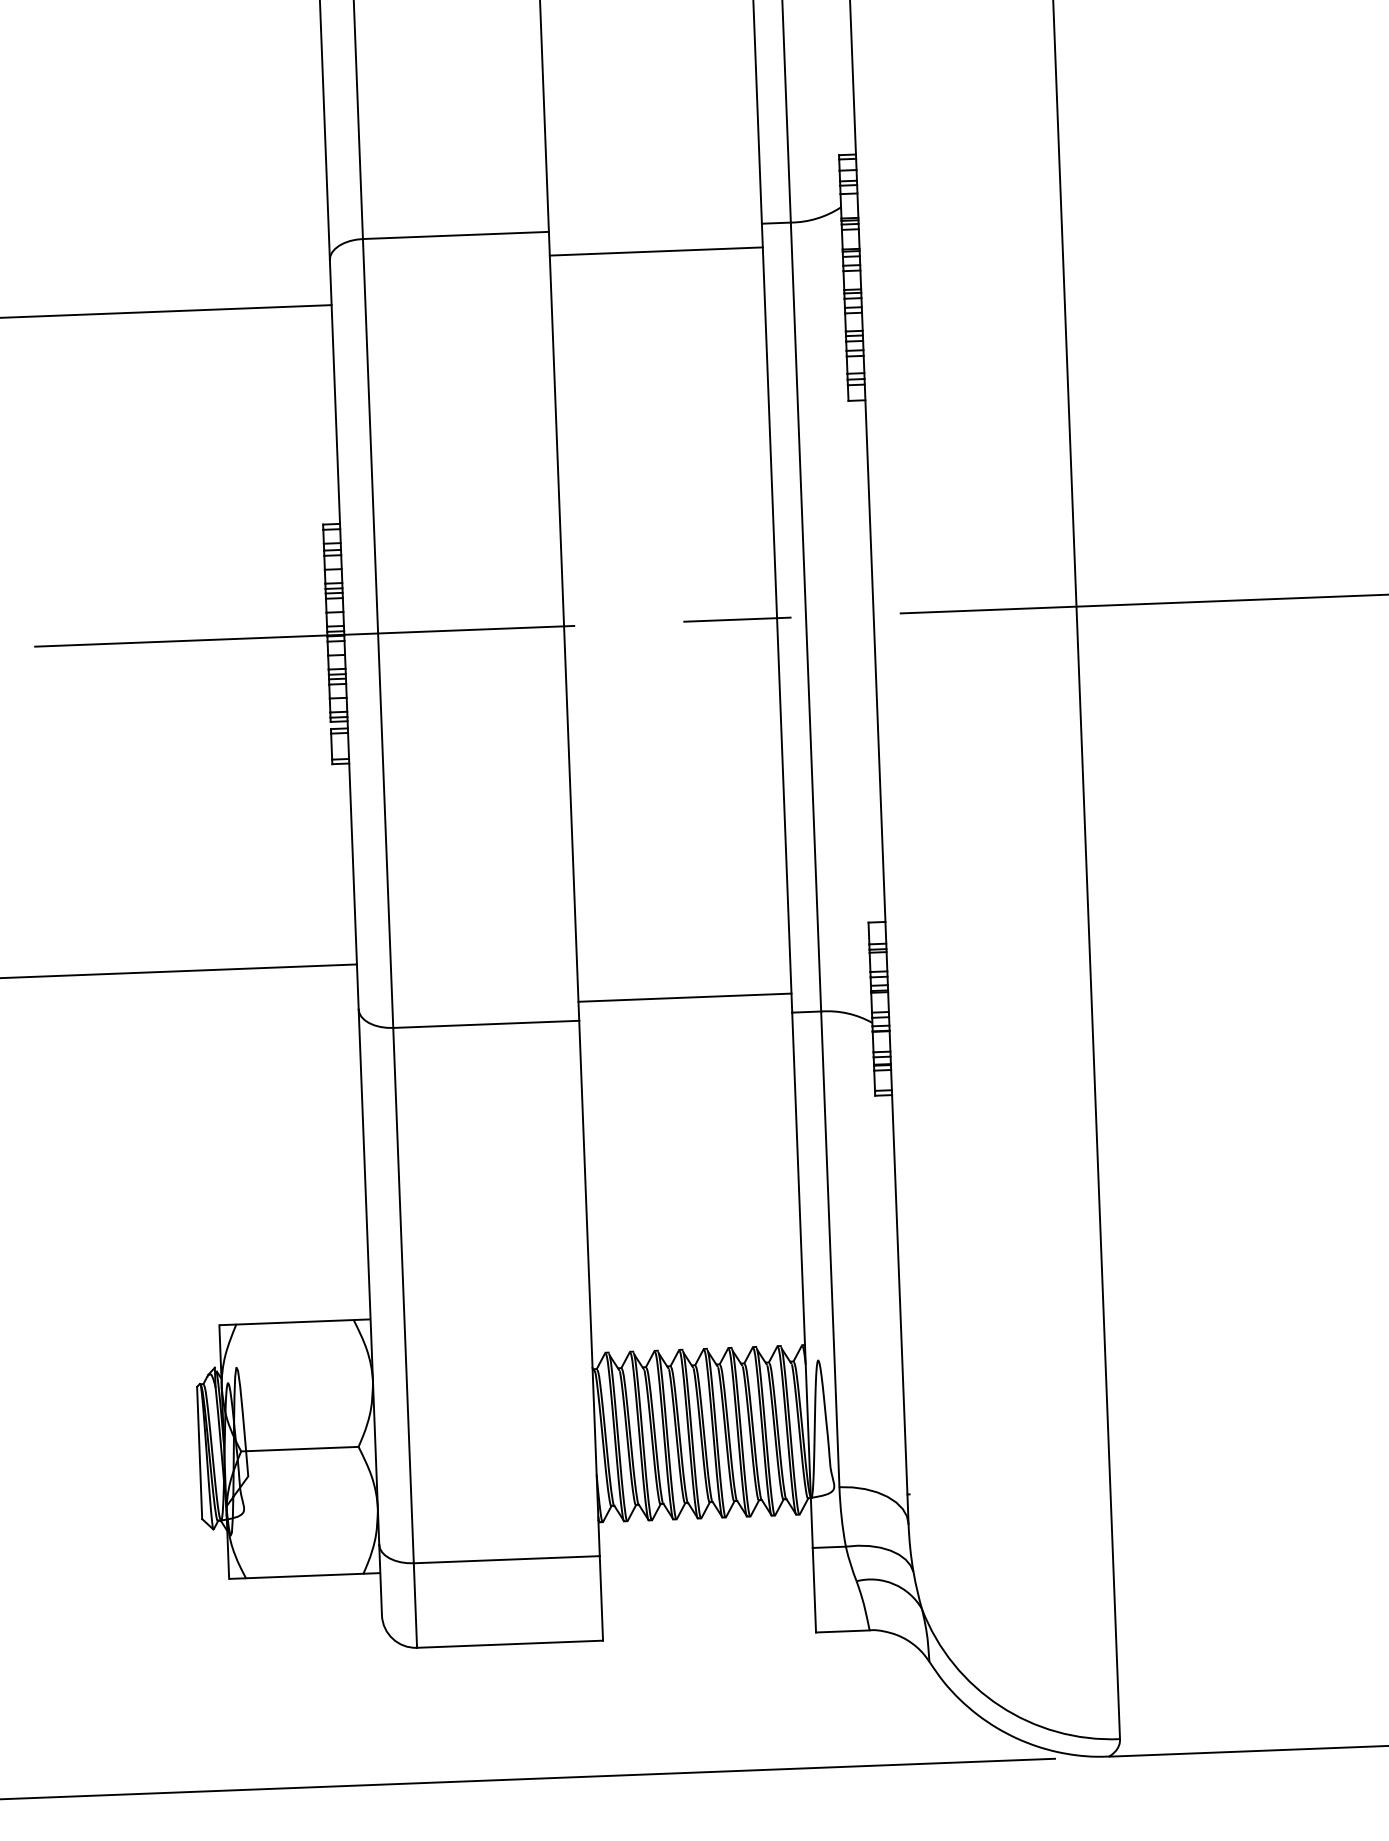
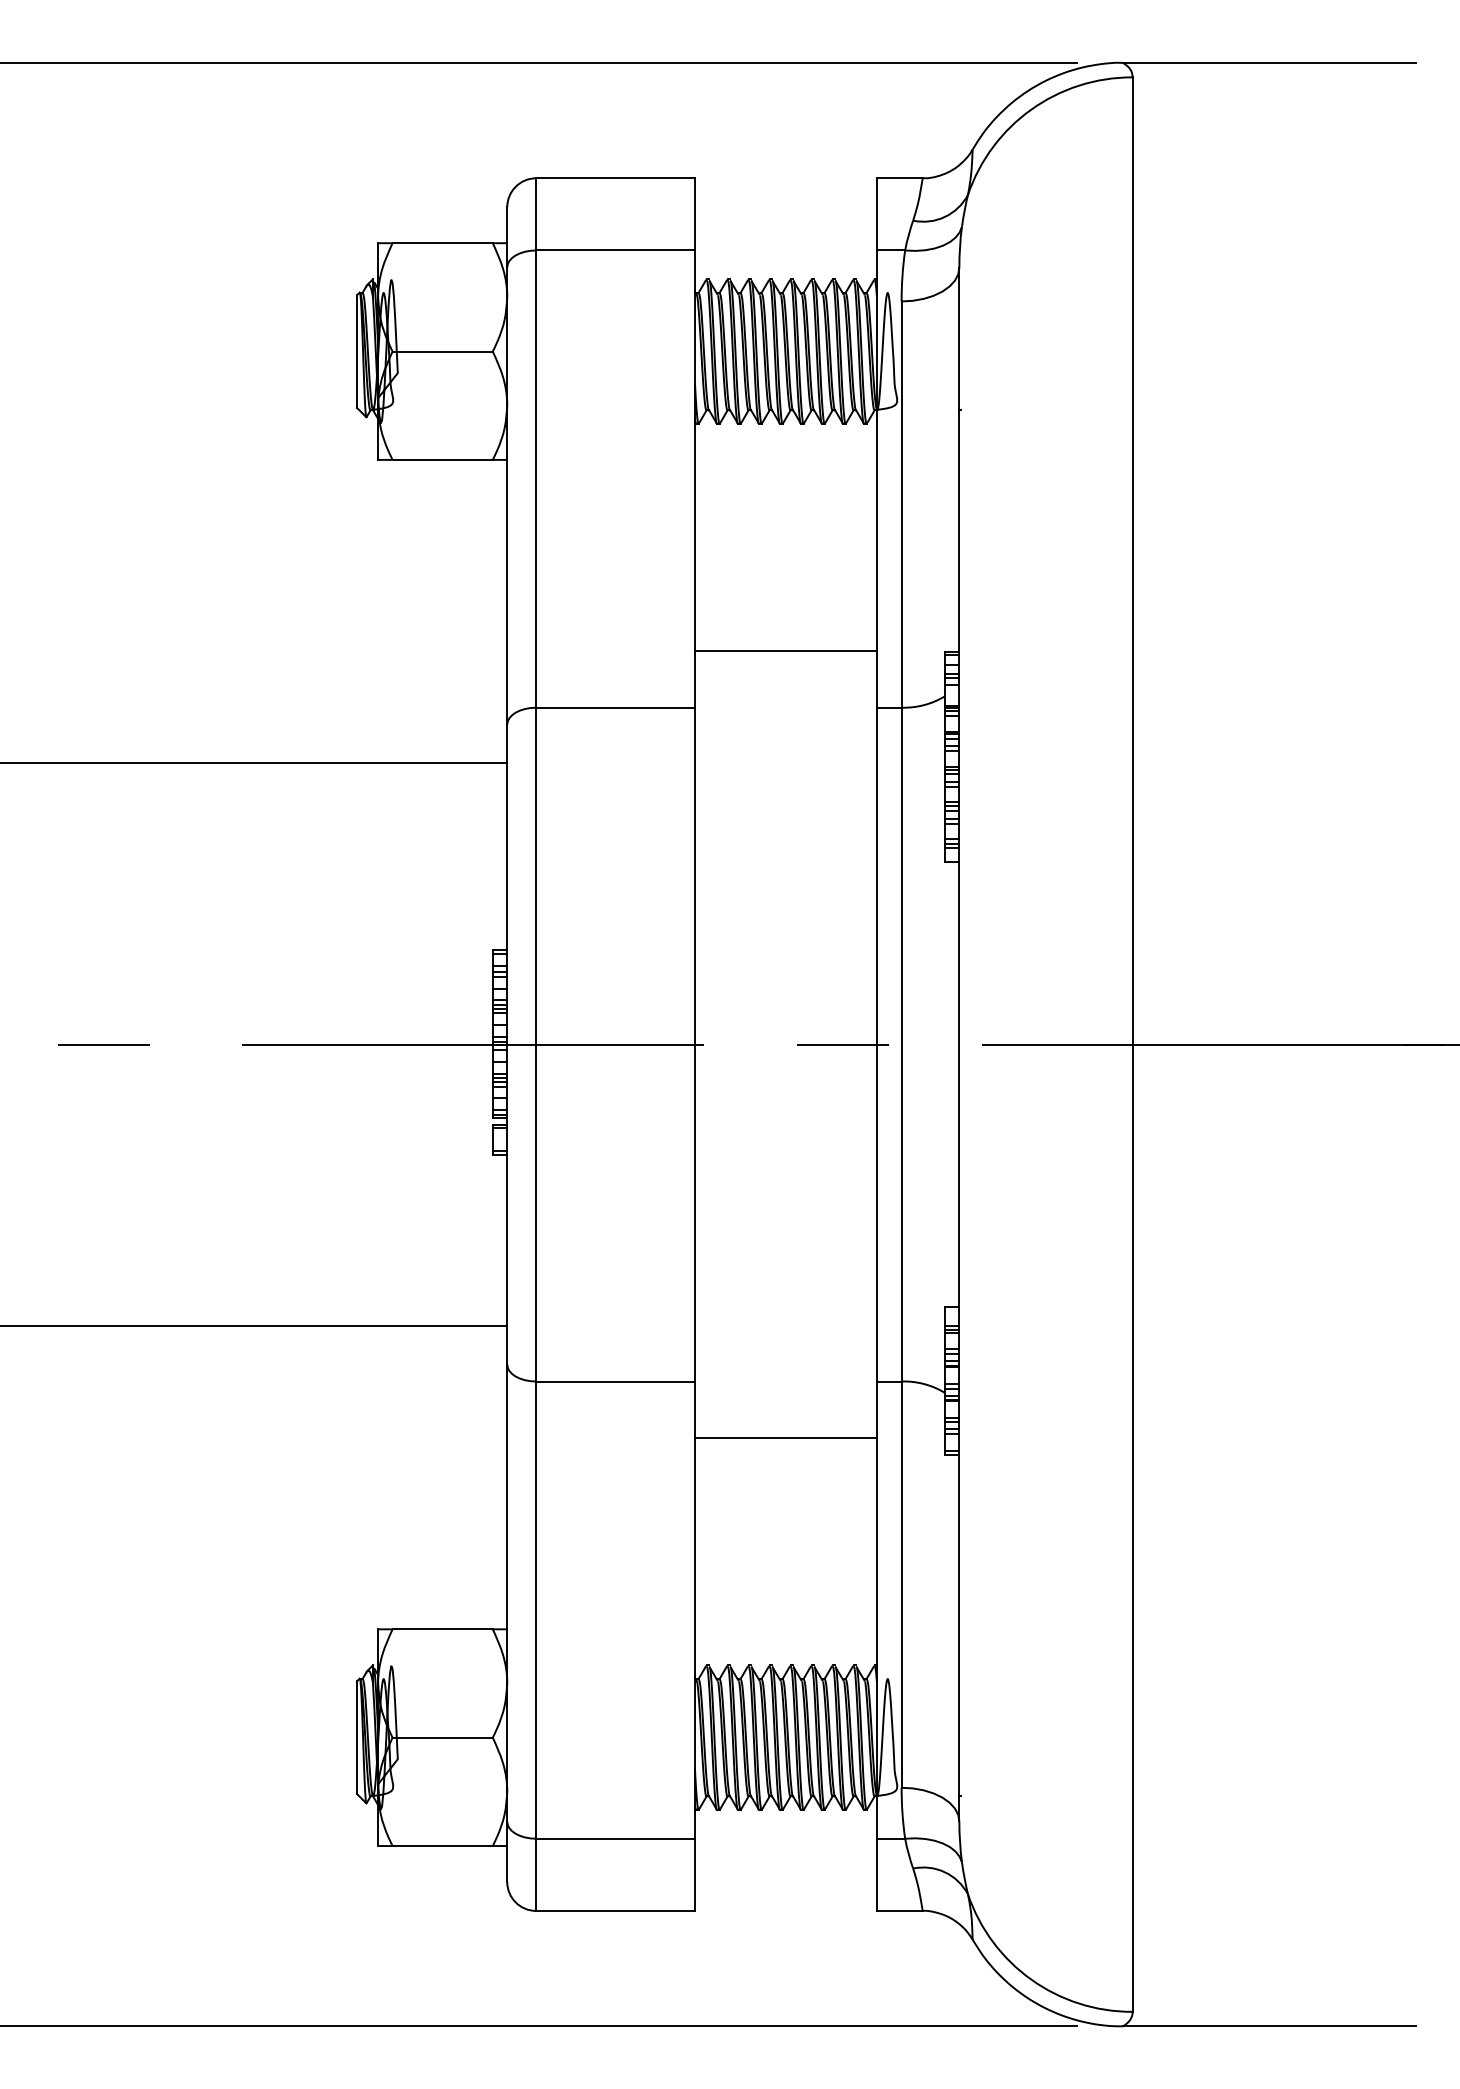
line: (655, 250) -> (785, 650), moved
line: (684, 997) -> (785, 1438), moved

